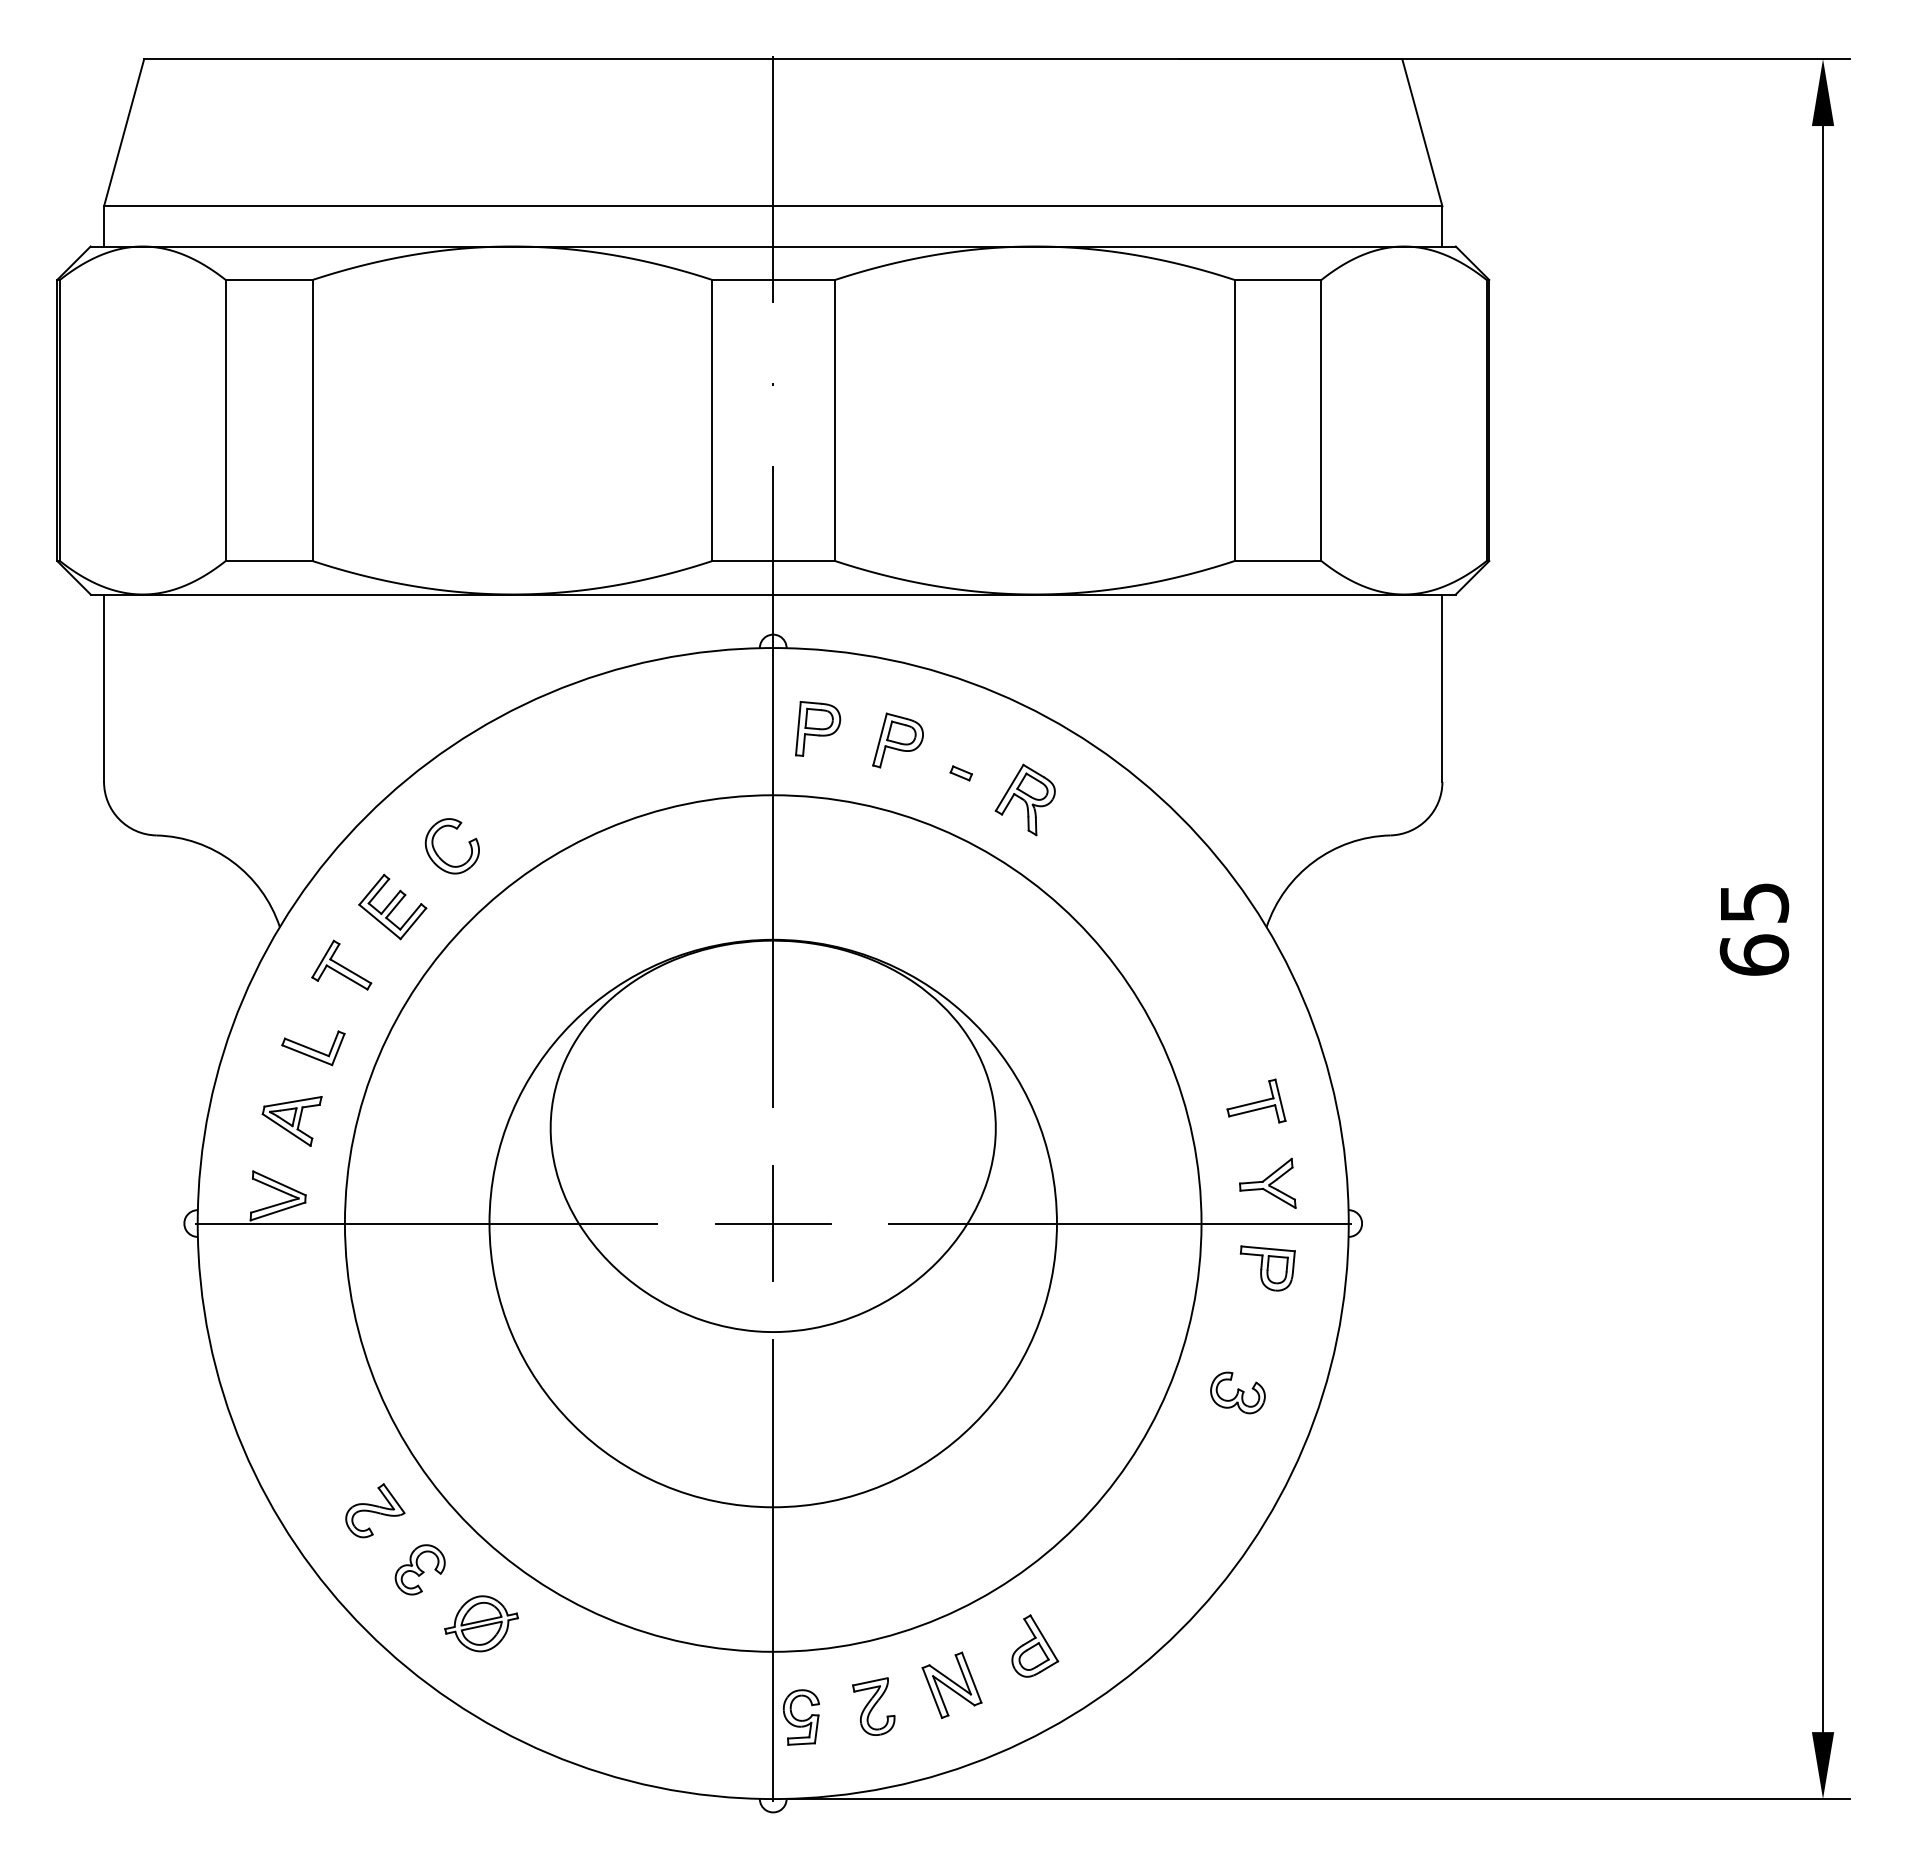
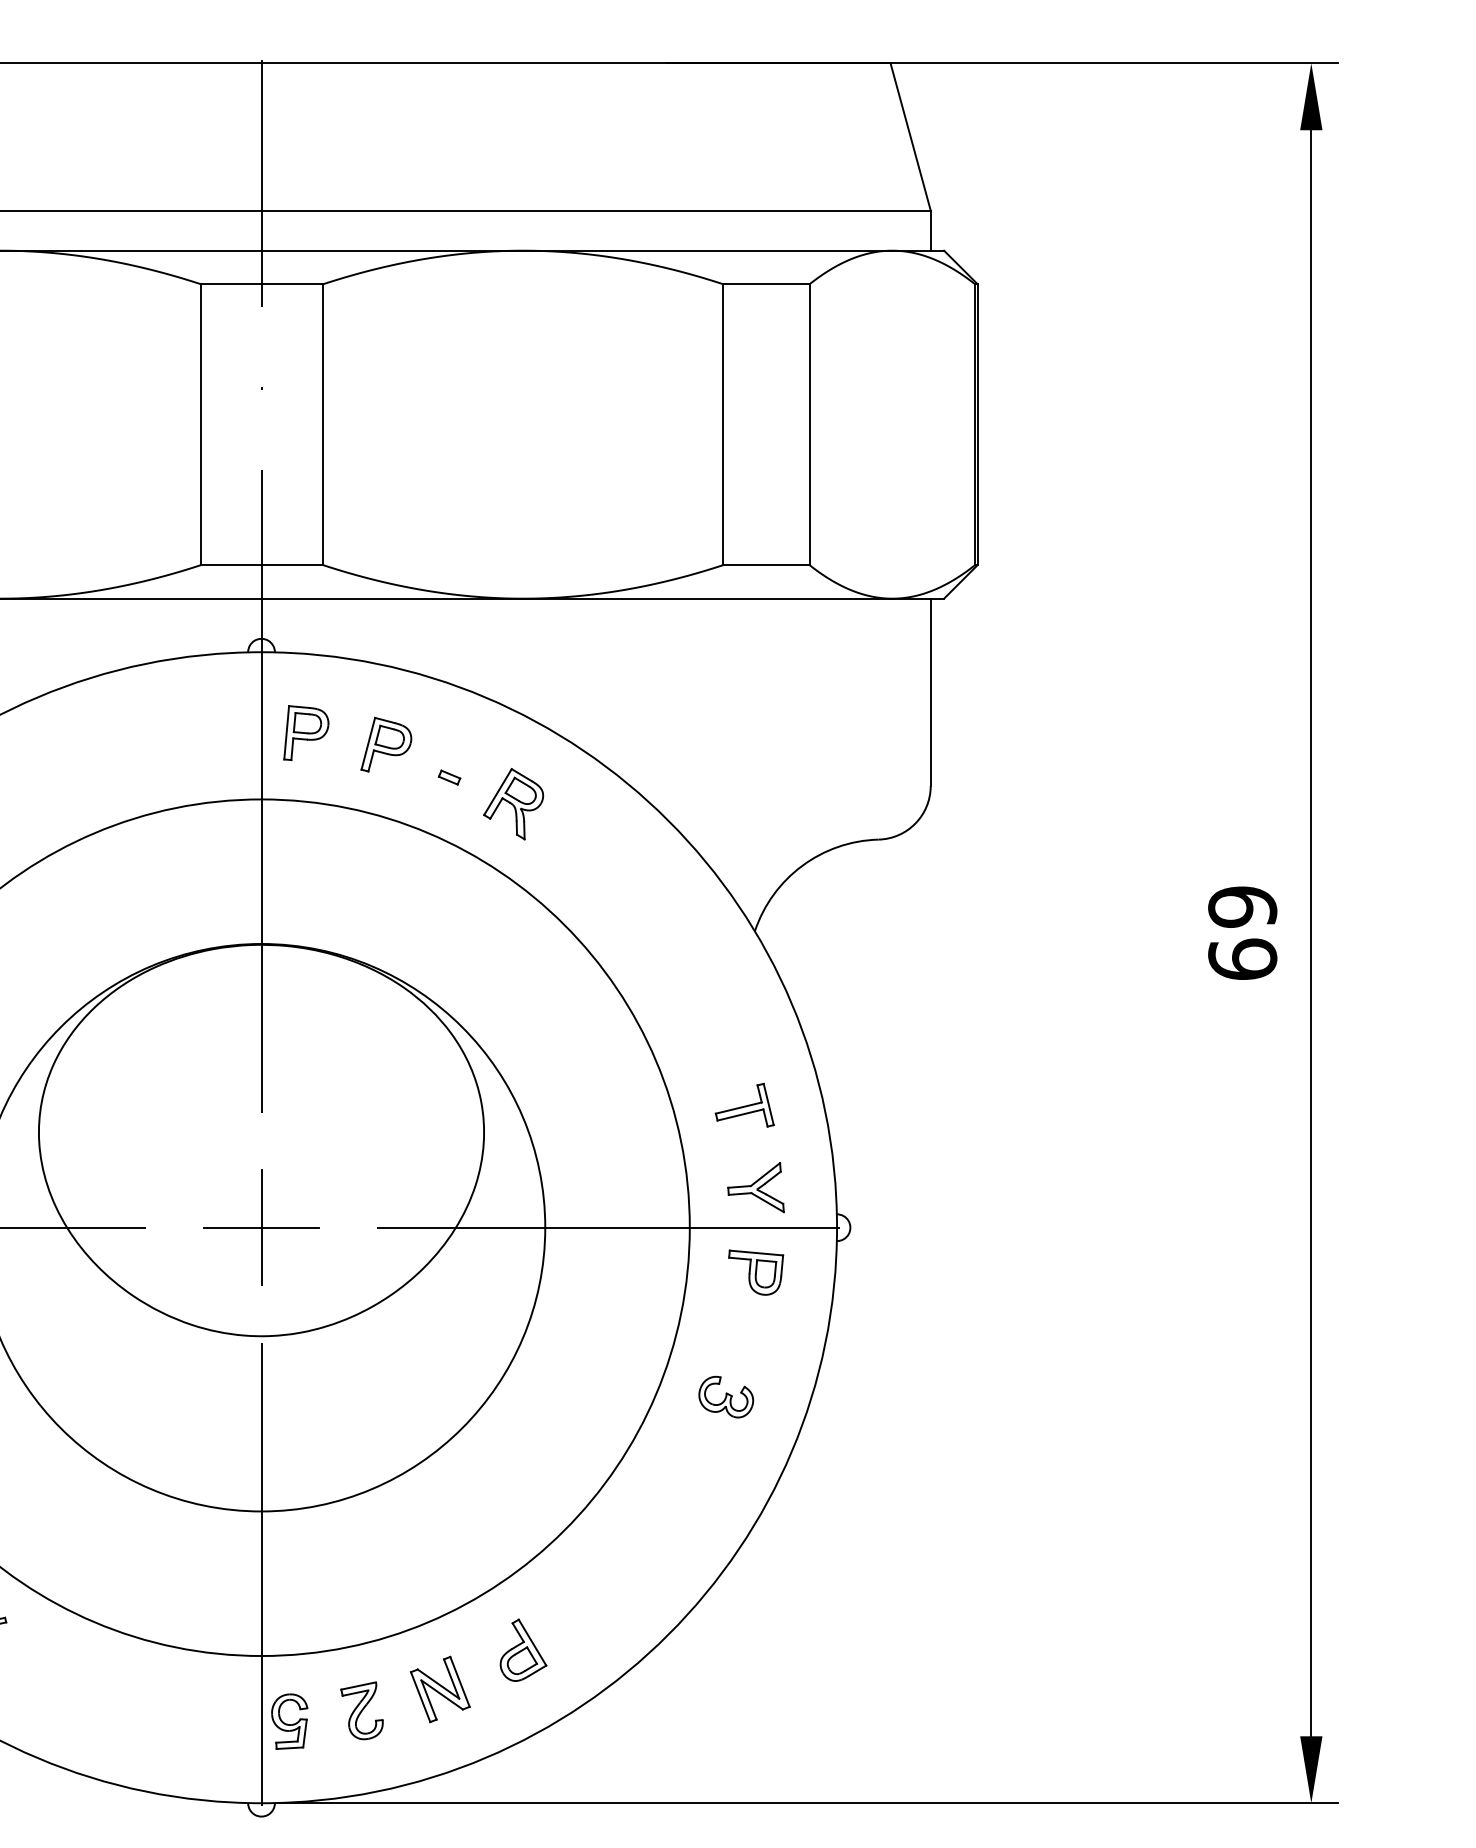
text: (1753, 902) -> (1241, 906), 65 -> 69

